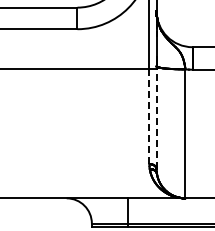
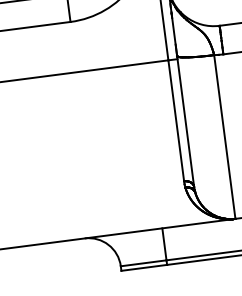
line: (149, 116) -> (176, 120), dashed -> solid
line: (156, 117) -> (185, 121), dashed -> solid

